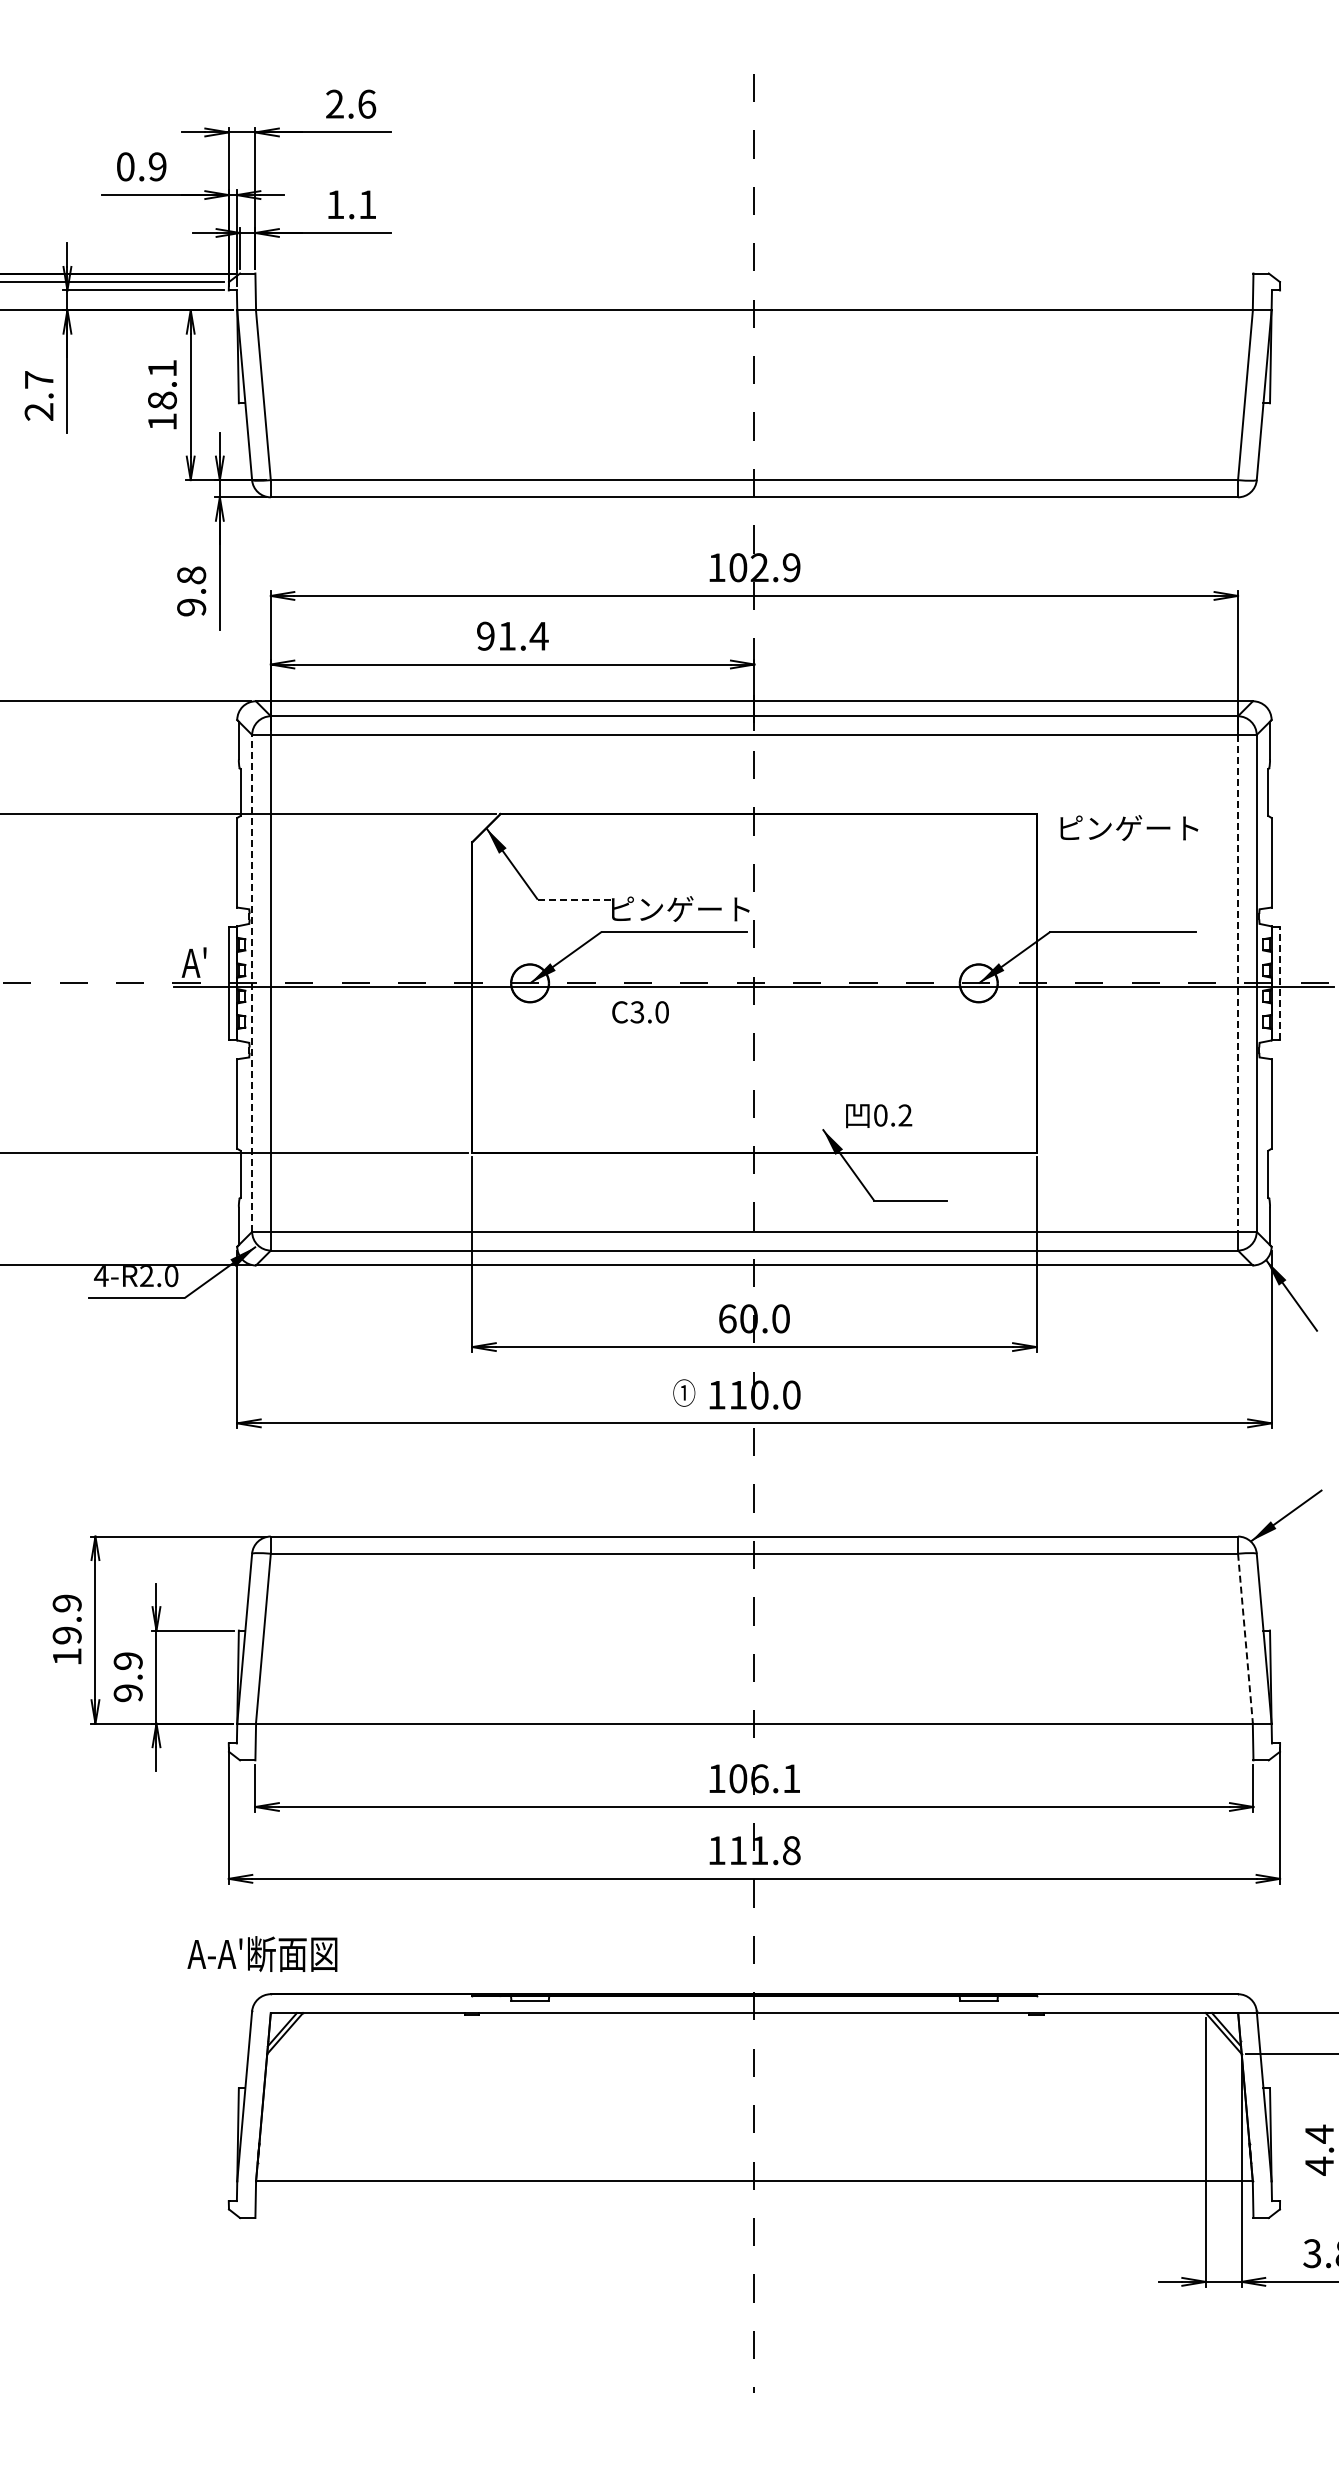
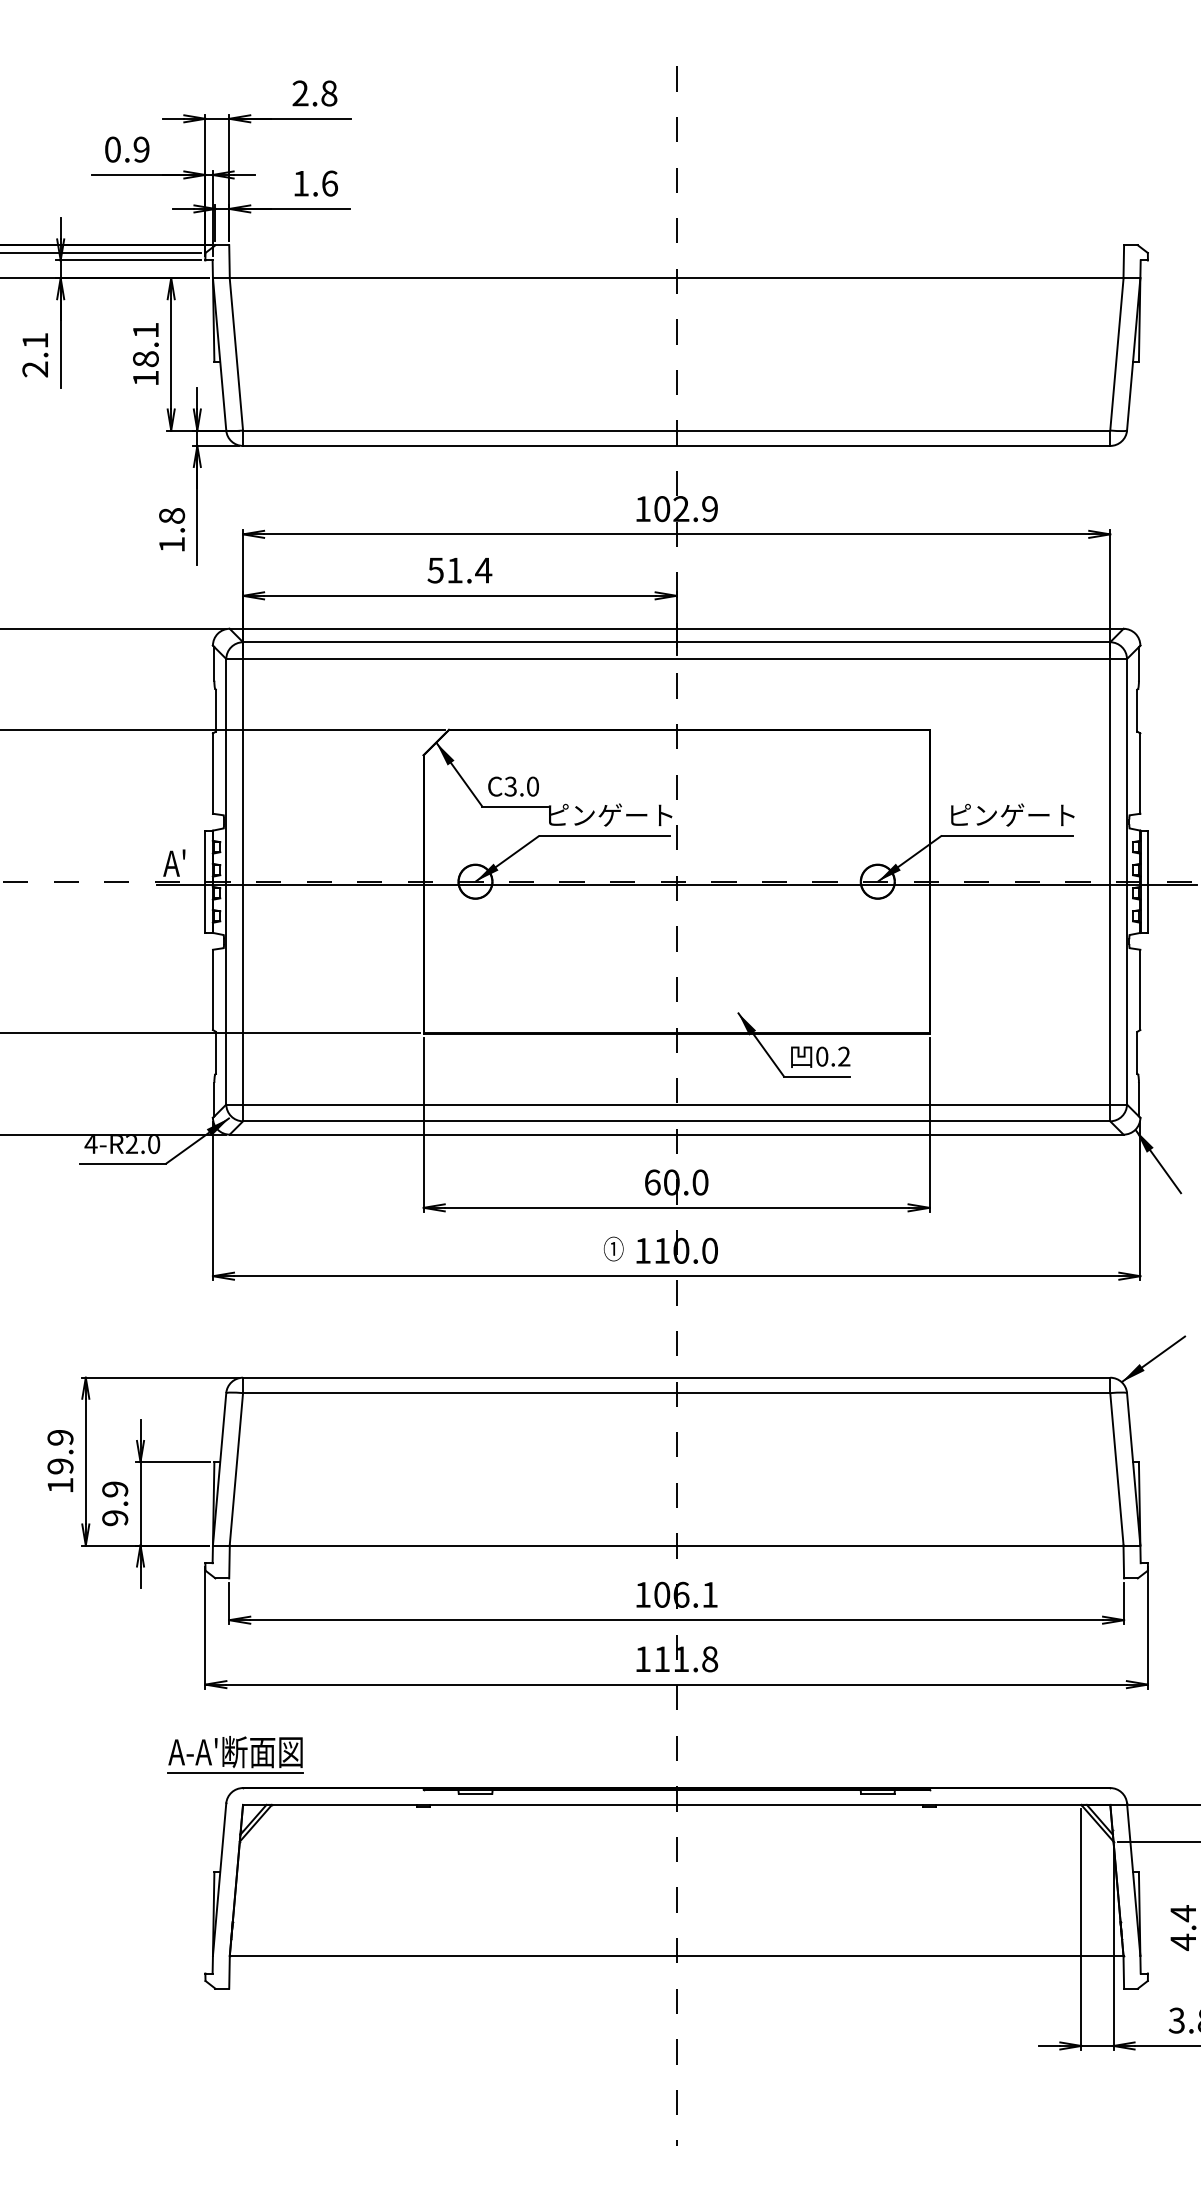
text: (367, 103) -> (329, 92), 2.6 -> 2.8
text: (367, 204) -> (329, 183), 1.1 -> 1.6
text: (39, 379) -> (35, 340), 2.7 -> 2.1
text: (191, 607) -> (171, 544), 9.8 -> 1.8
text: (485, 635) -> (435, 569), 91.4 -> 51.4
text: (1129, 827) -> (1012, 814), moved
line: (574, 899) -> (515, 806), dashed -> solid
line: (252, 982) -> (226, 880), dashed -> solid
line: (1238, 983) -> (1110, 881), dashed -> solid
line: (1280, 983) -> (1148, 881), dashed -> solid
text: (640, 1012) -> (513, 786), moved
text: (879, 1116) -> (821, 1057), moved
line: (1245, 1639) -> (1116, 1470), dashed -> solid
line: (262, 1977) -> (235, 1773), added

